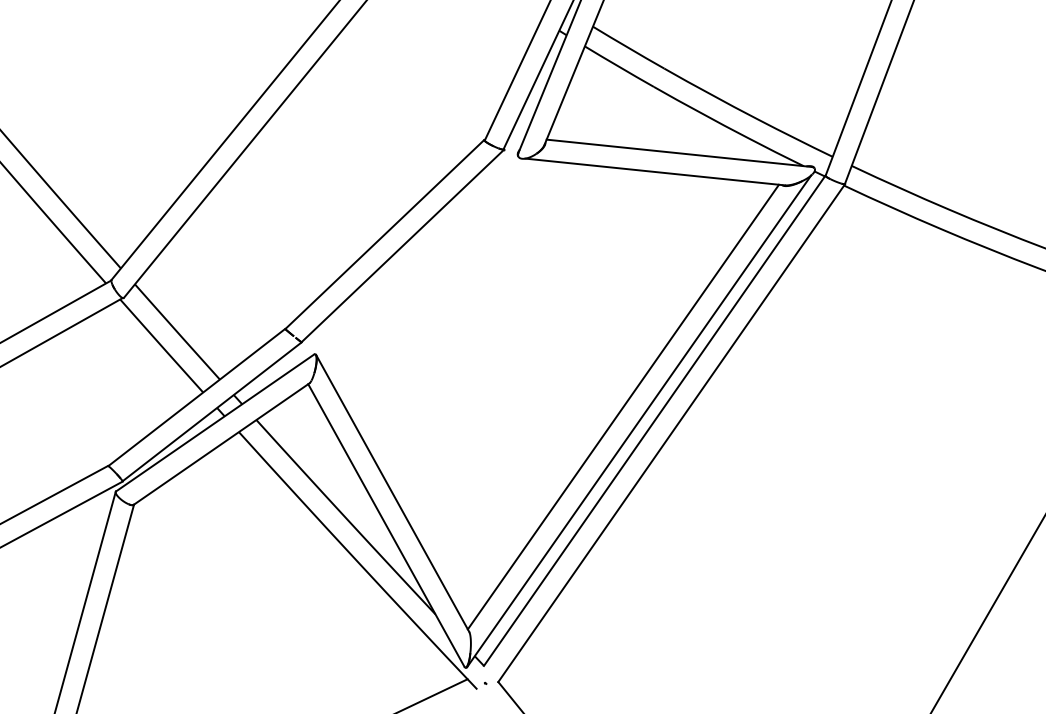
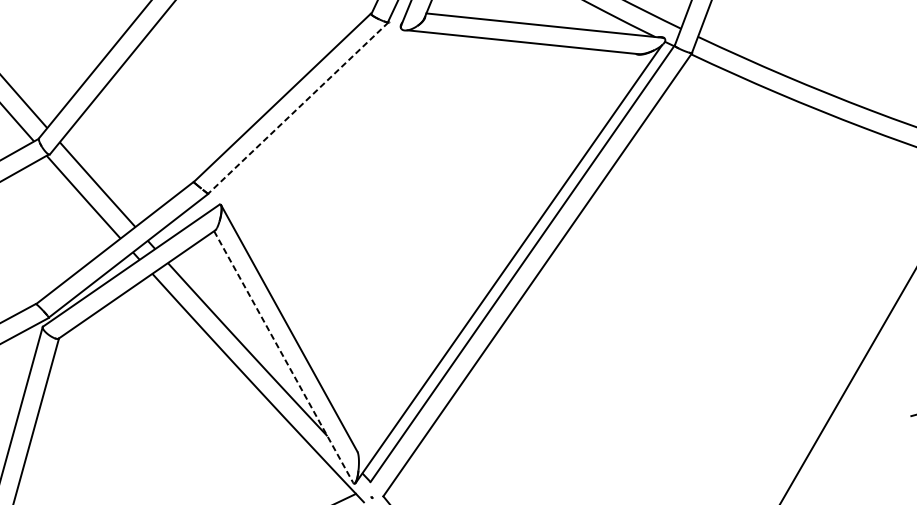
line: (402, 245) -> (298, 107), solid -> dashed
line: (622, 406) -> (493, 251), removed
line: (386, 525) -> (283, 357), solid -> dashed

